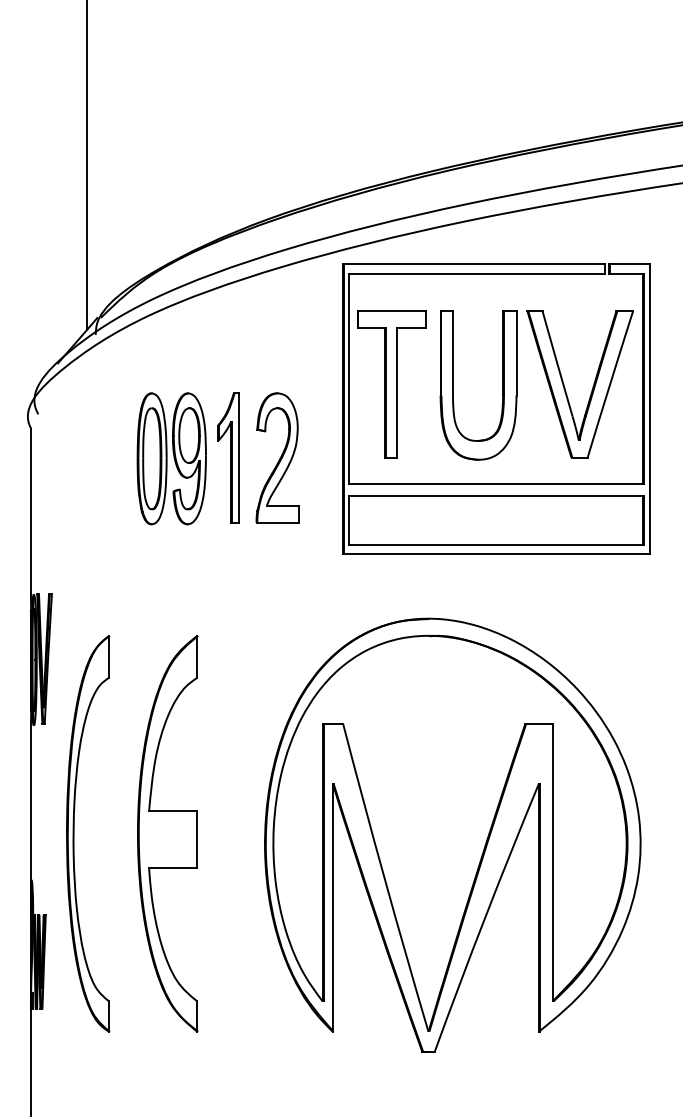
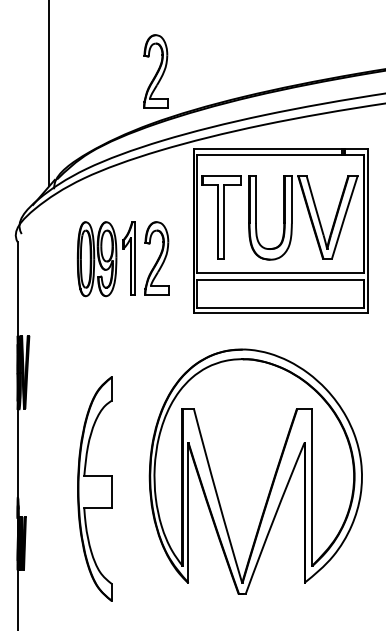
part: (275, 126) -> (155, 71), added
part: (75, 832) -> (42, 470), removed
part: (167, 832) -> (94, 488), moved

